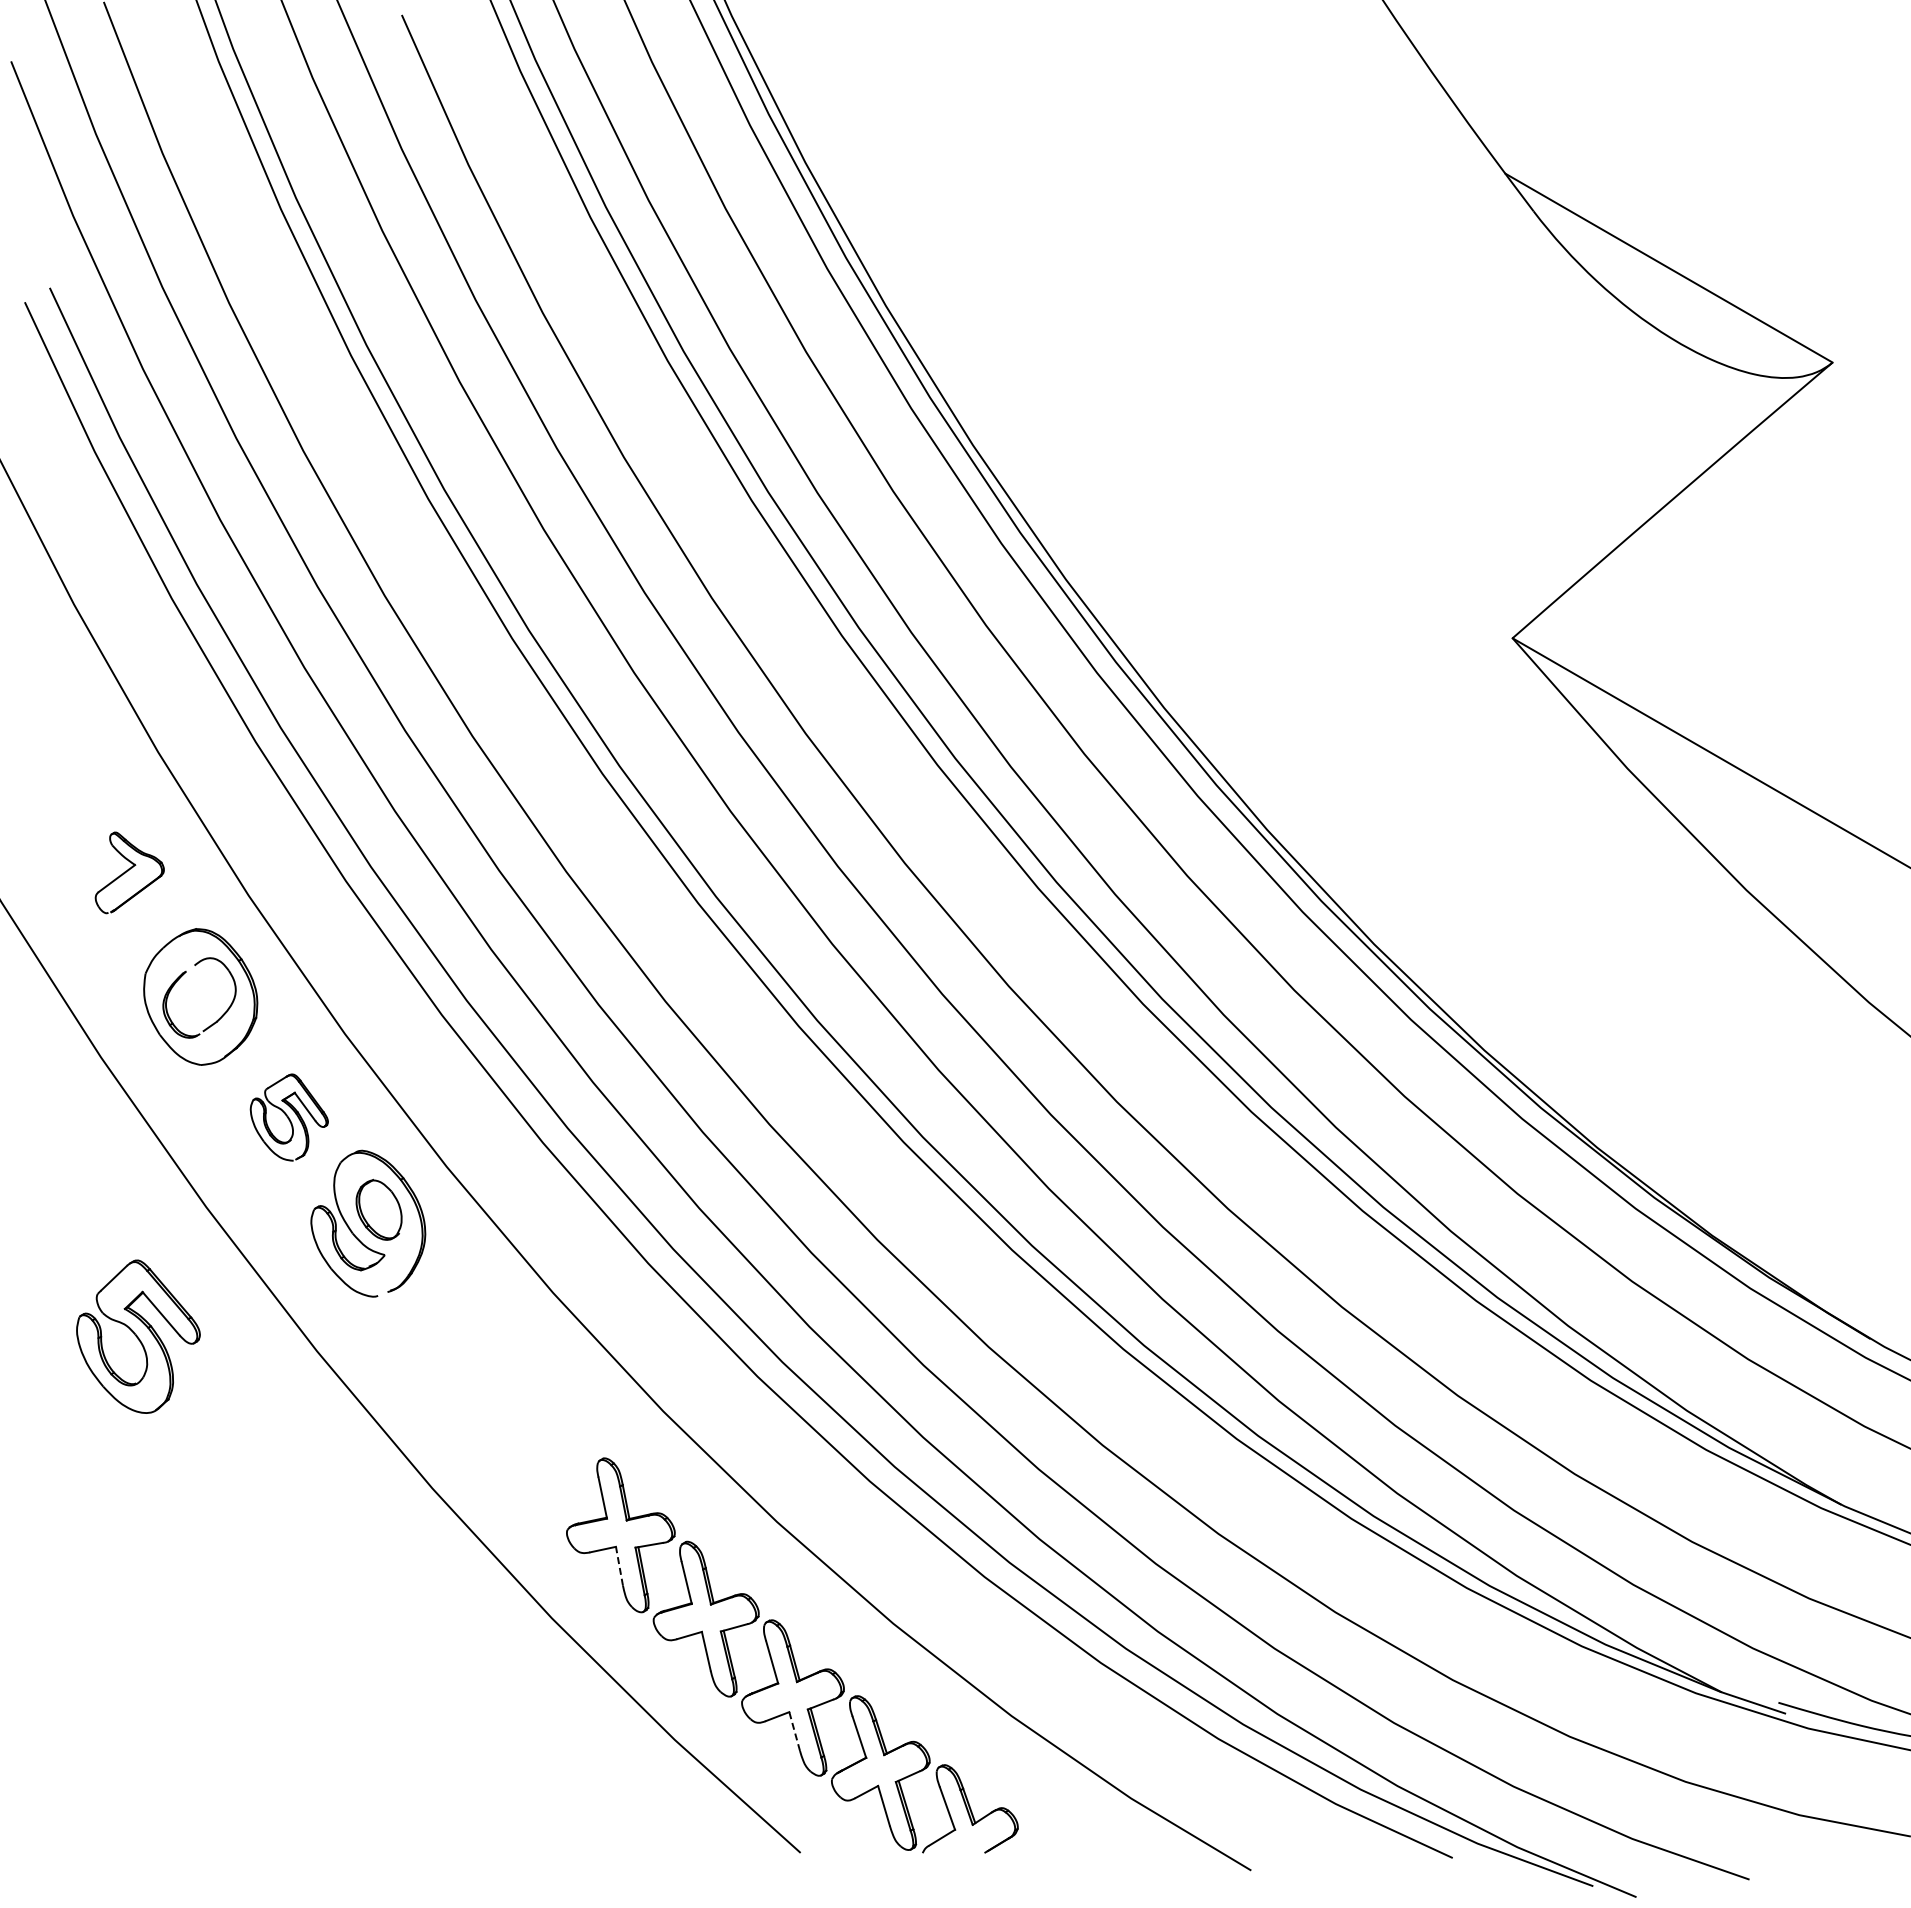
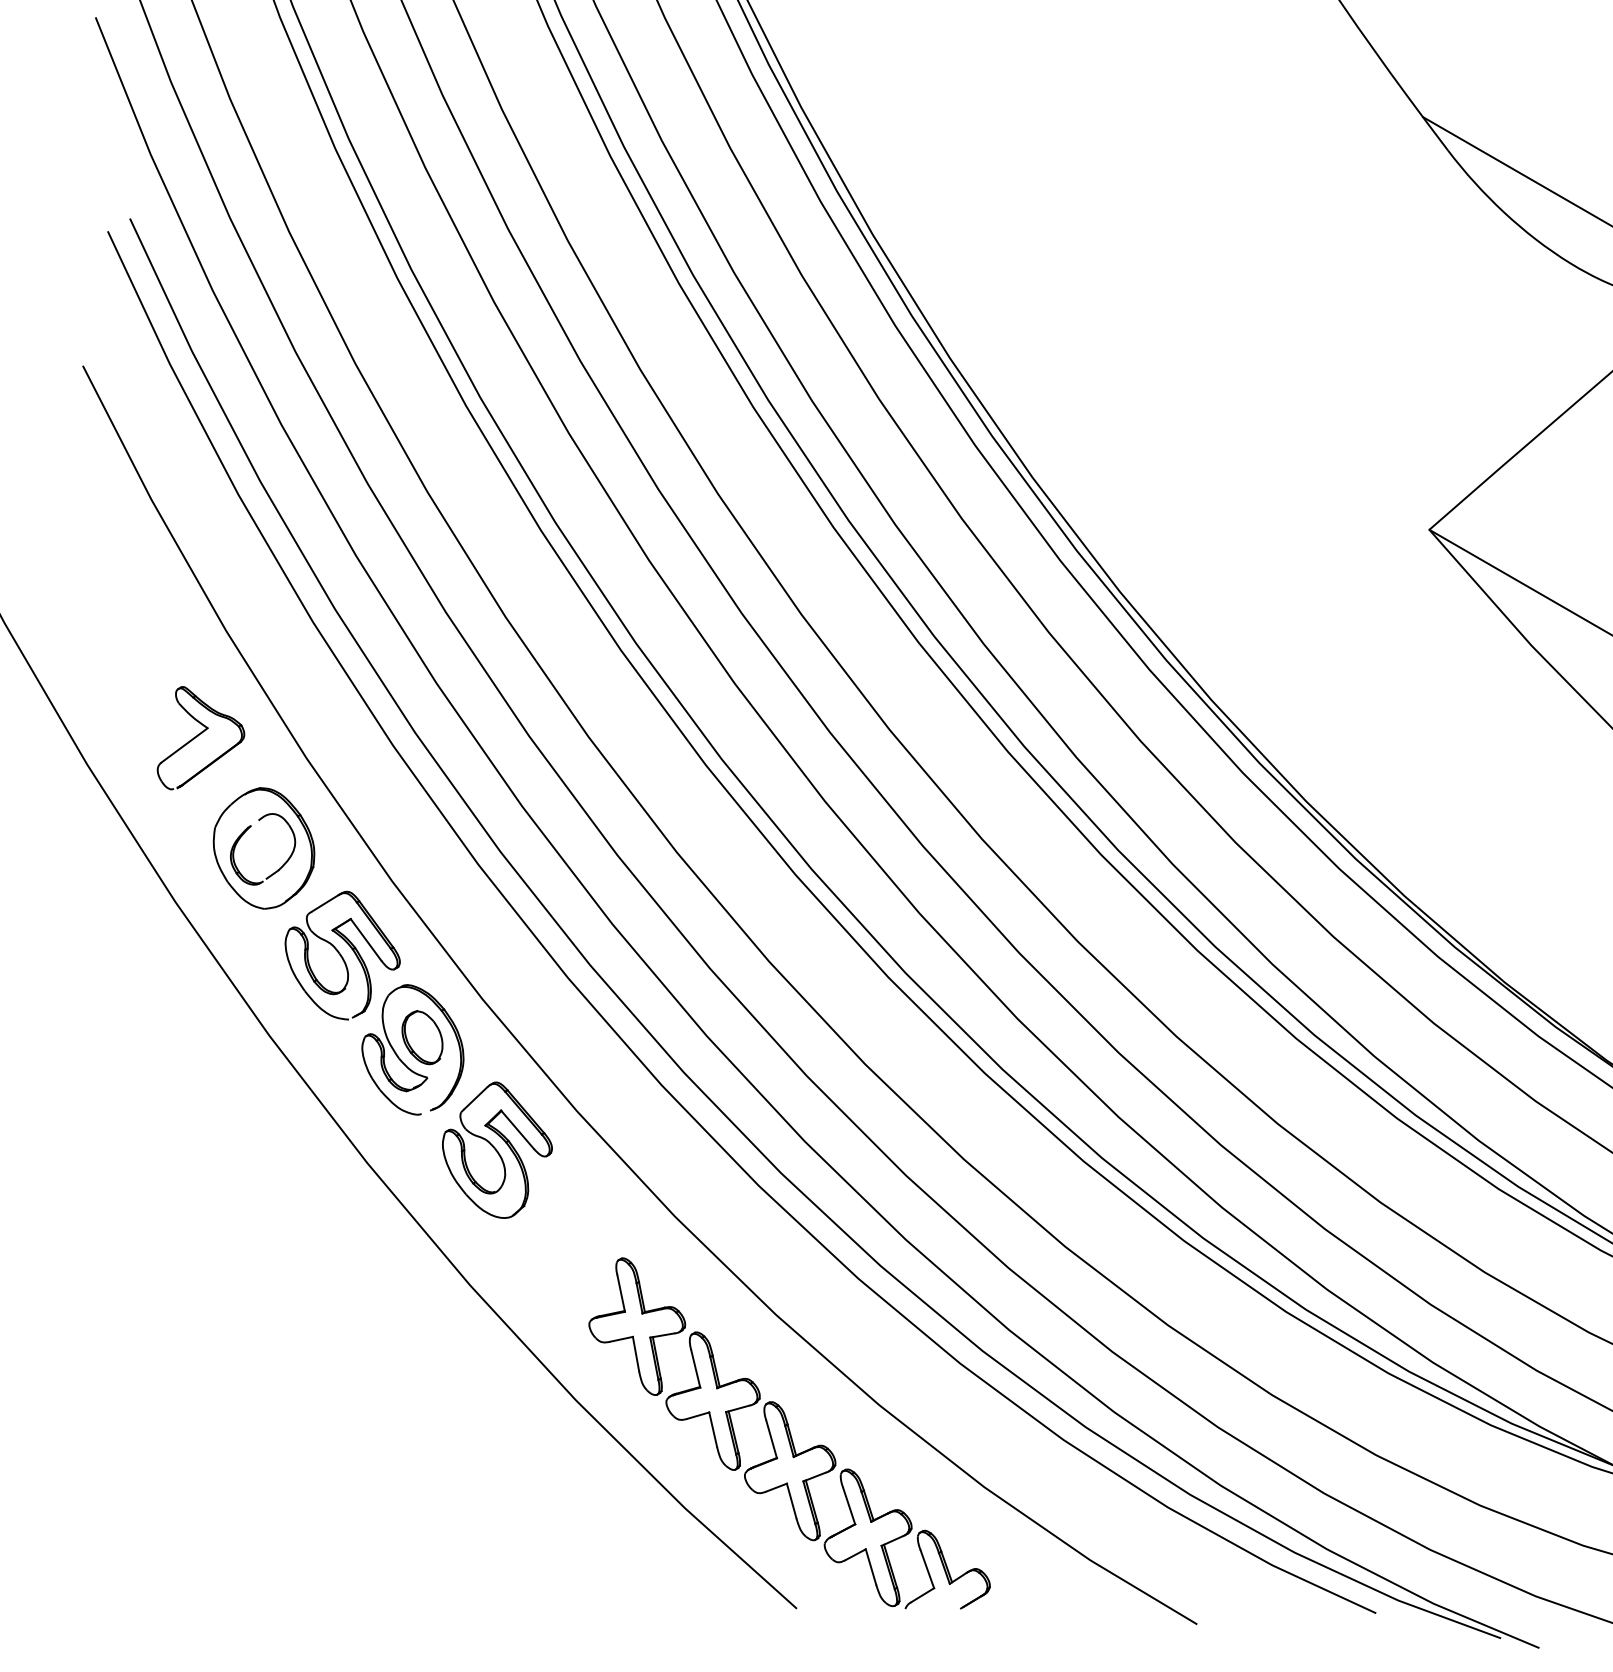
part: (129, 872) -> (200, 737), size x1.43
part: (289, 1117) -> (342, 955), size x1.67
part: (138, 1336) -> (497, 1150), moved
line: (619, 1566) -> (636, 1354), dashed -> solid
line: (794, 1731) -> (791, 1500), dashed -> solid

